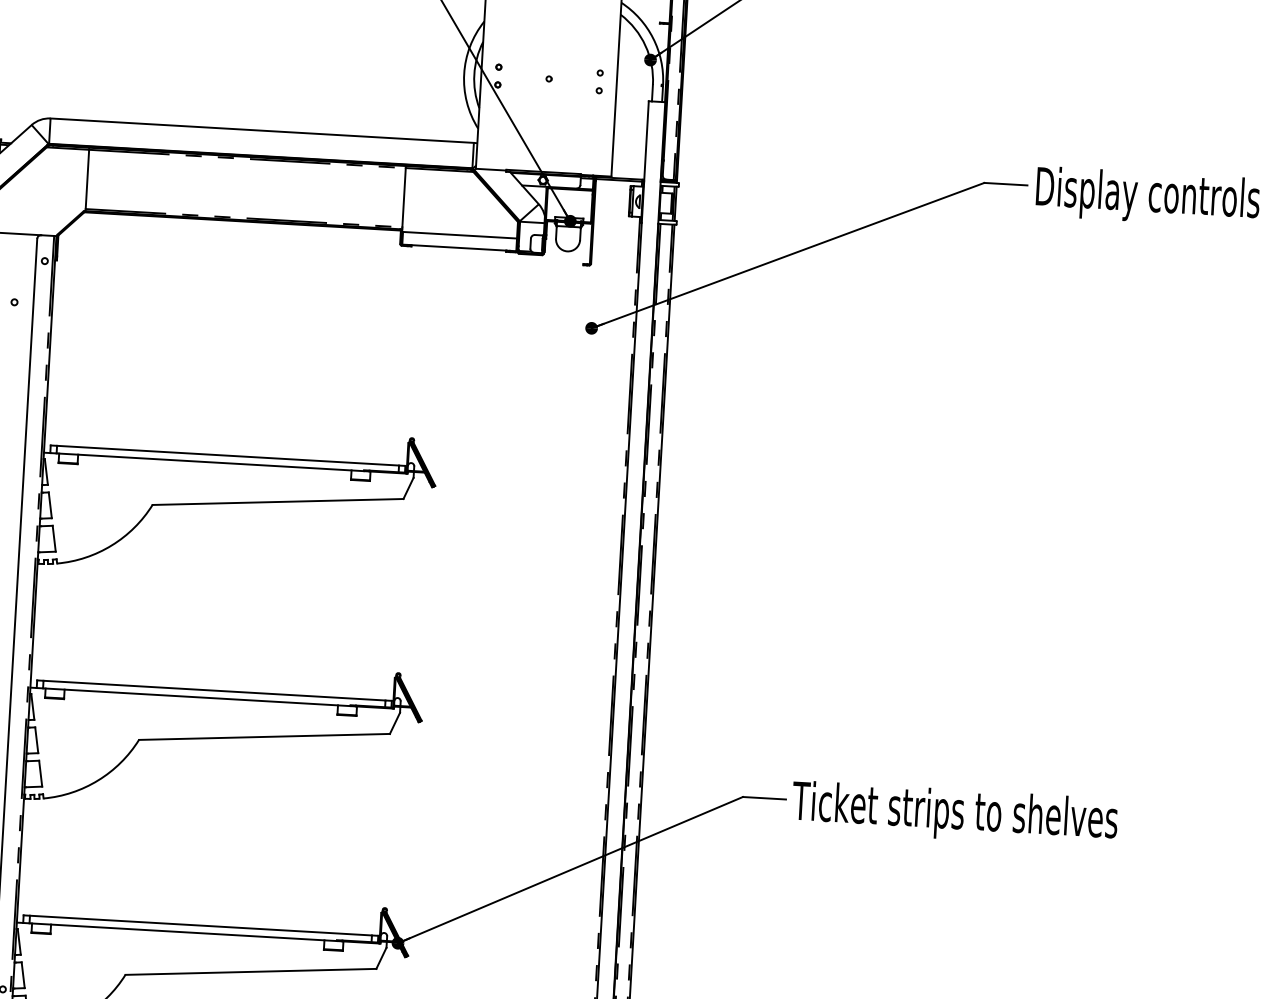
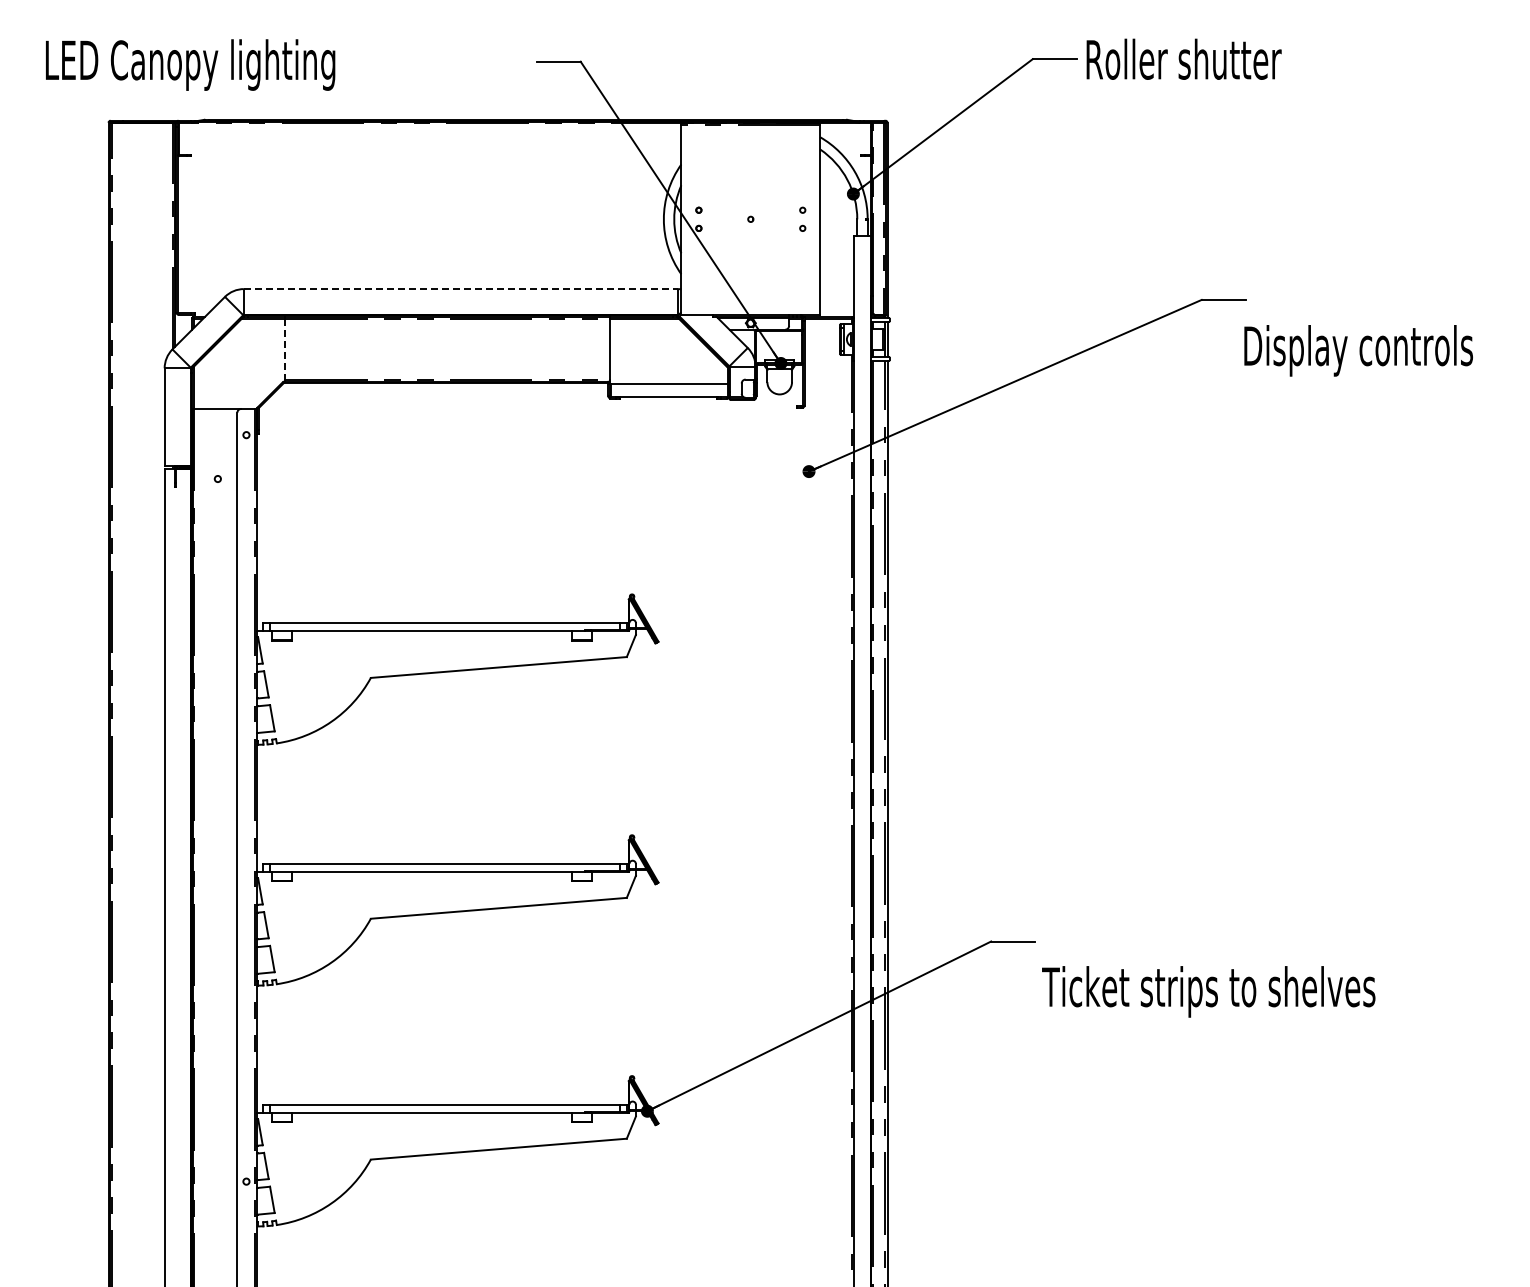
line: (261, 131) -> (460, 289), solid -> dashed
line: (87, 179) -> (285, 349), solid -> dashed
text: (1147, 196) -> (1358, 350), moved
text: (954, 814) -> (1208, 991), moved

